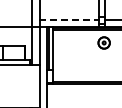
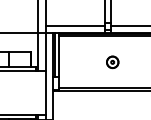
line: (69, 20) -> (75, 26), dashed -> solid
part: (103, 43) -> (112, 62), moved

